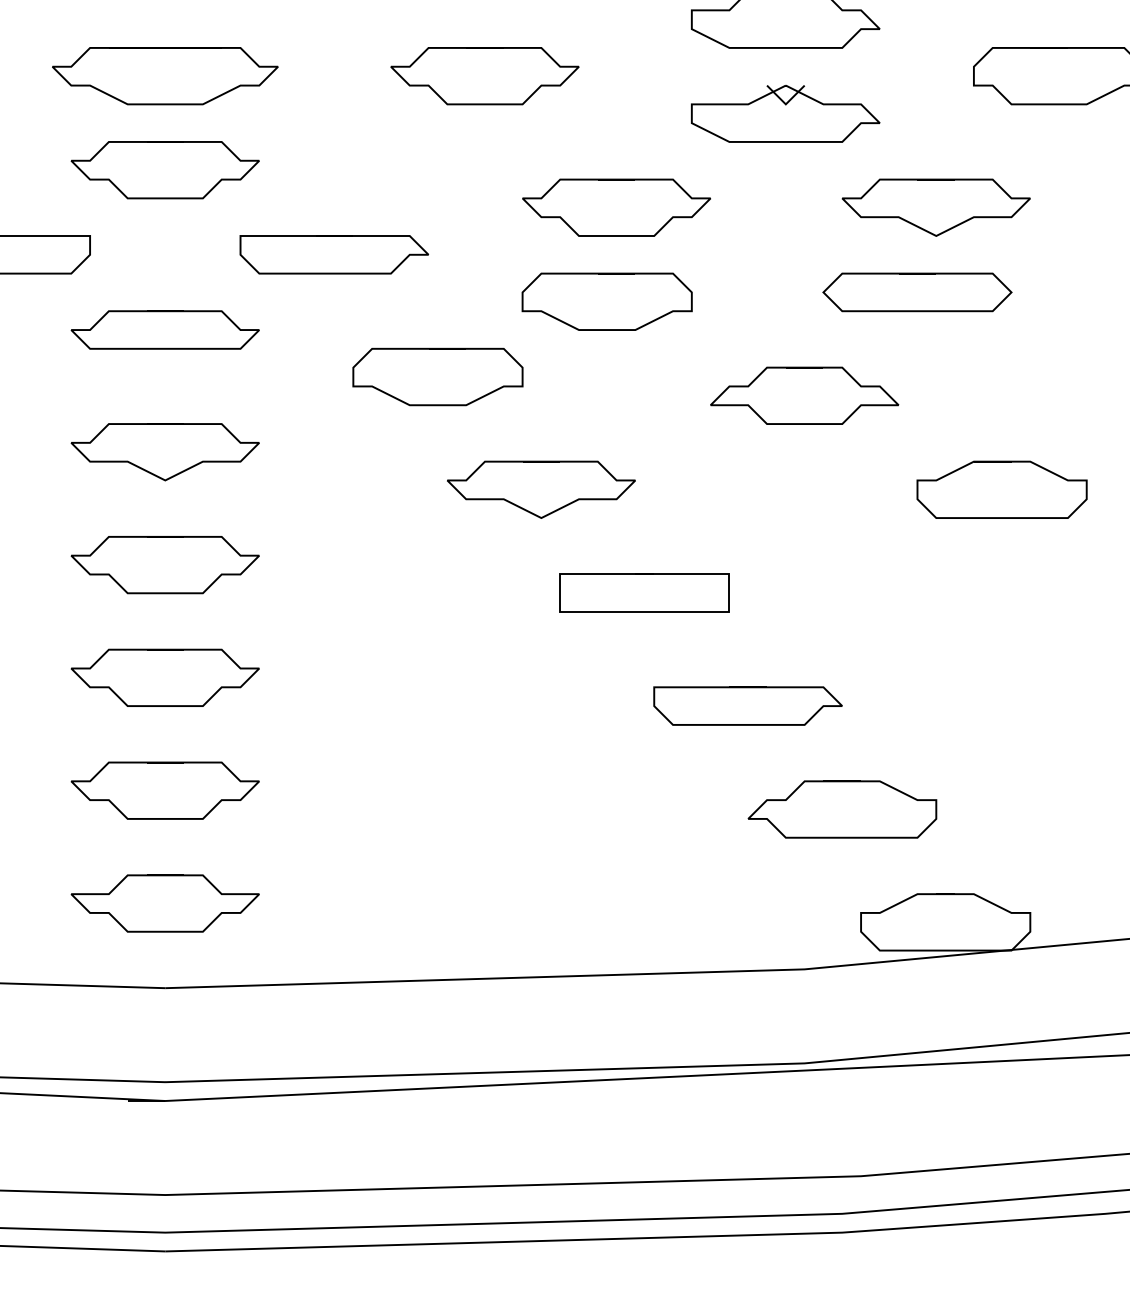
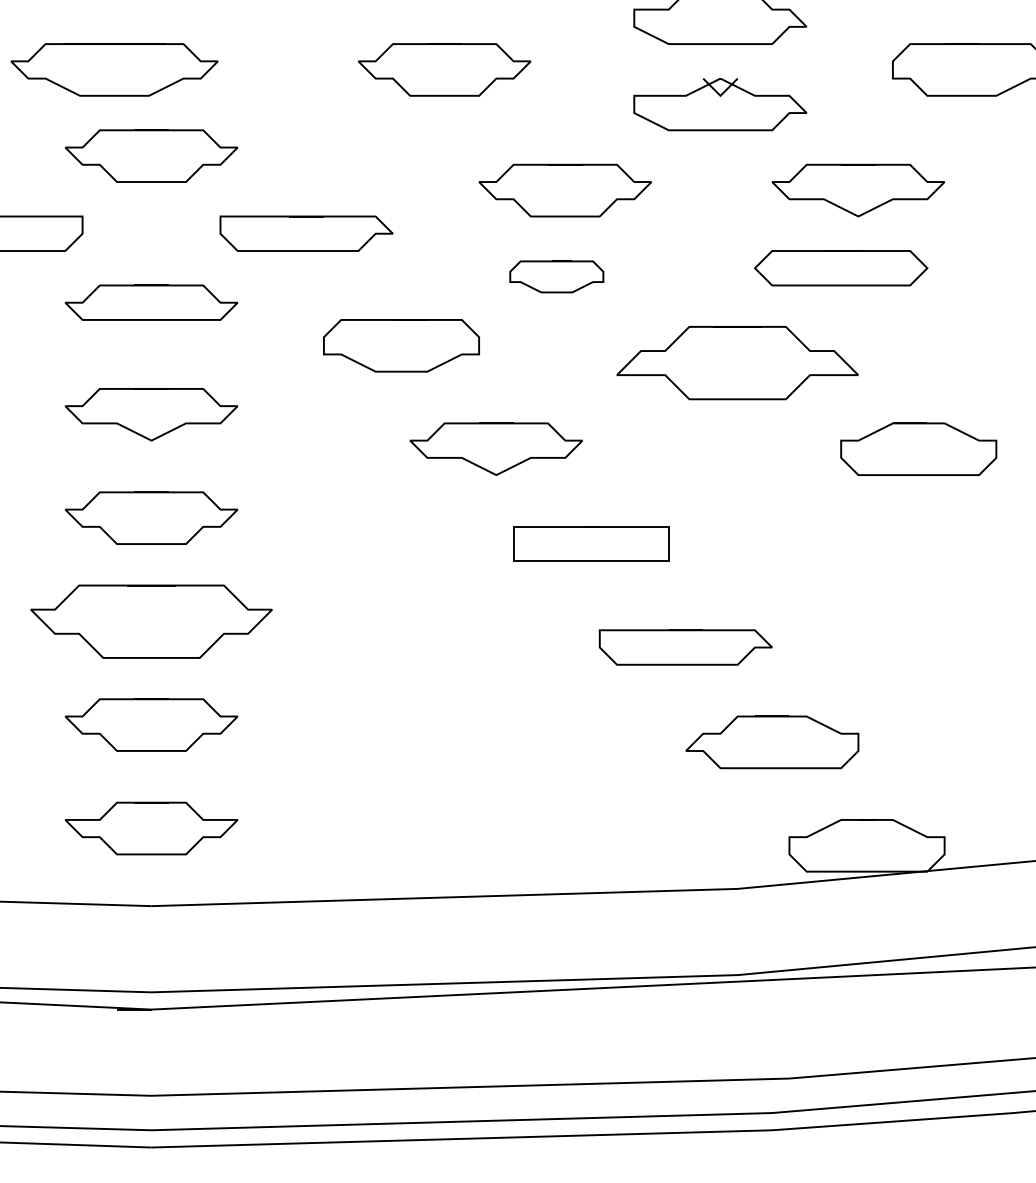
part: (165, 75) -> (114, 69), moved
part: (606, 301) -> (556, 276), size x0.6
part: (804, 395) -> (737, 362), size x1.4
part: (165, 677) -> (151, 621), size x1.4

